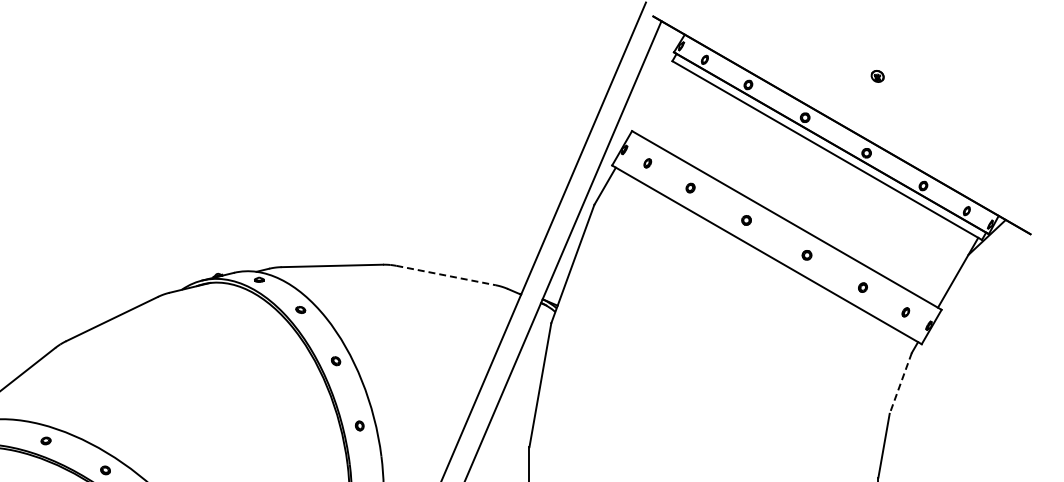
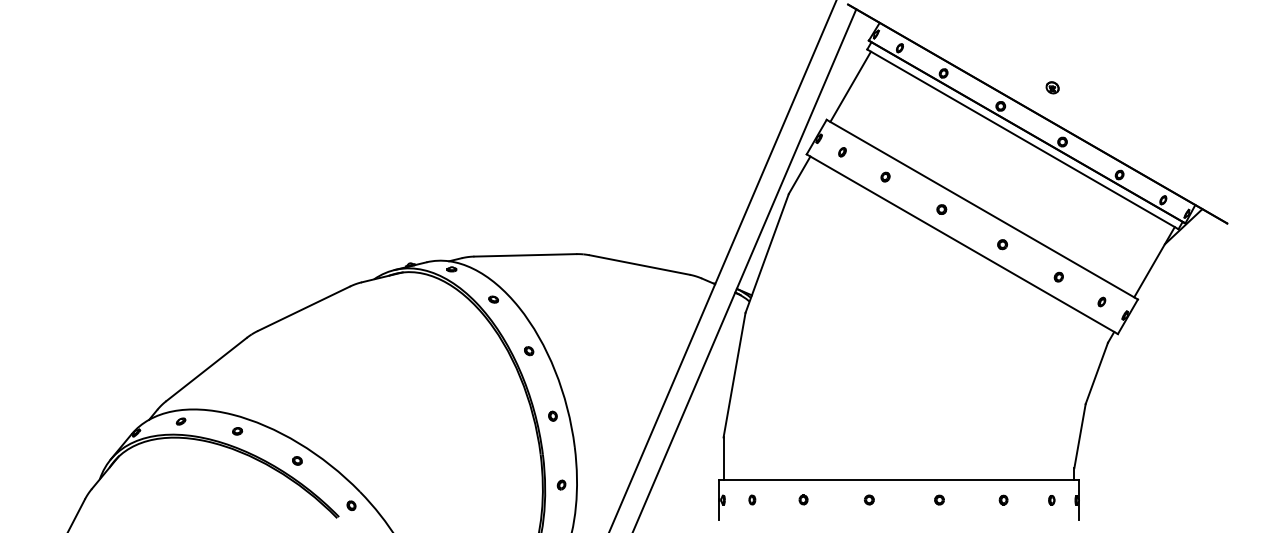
part: (877, 76) -> (1052, 87), moved
line: (655, 97) -> (850, 86), added
line: (445, 276) -> (639, 265), dashed -> solid
line: (900, 383) -> (1096, 373), dashed -> solid

